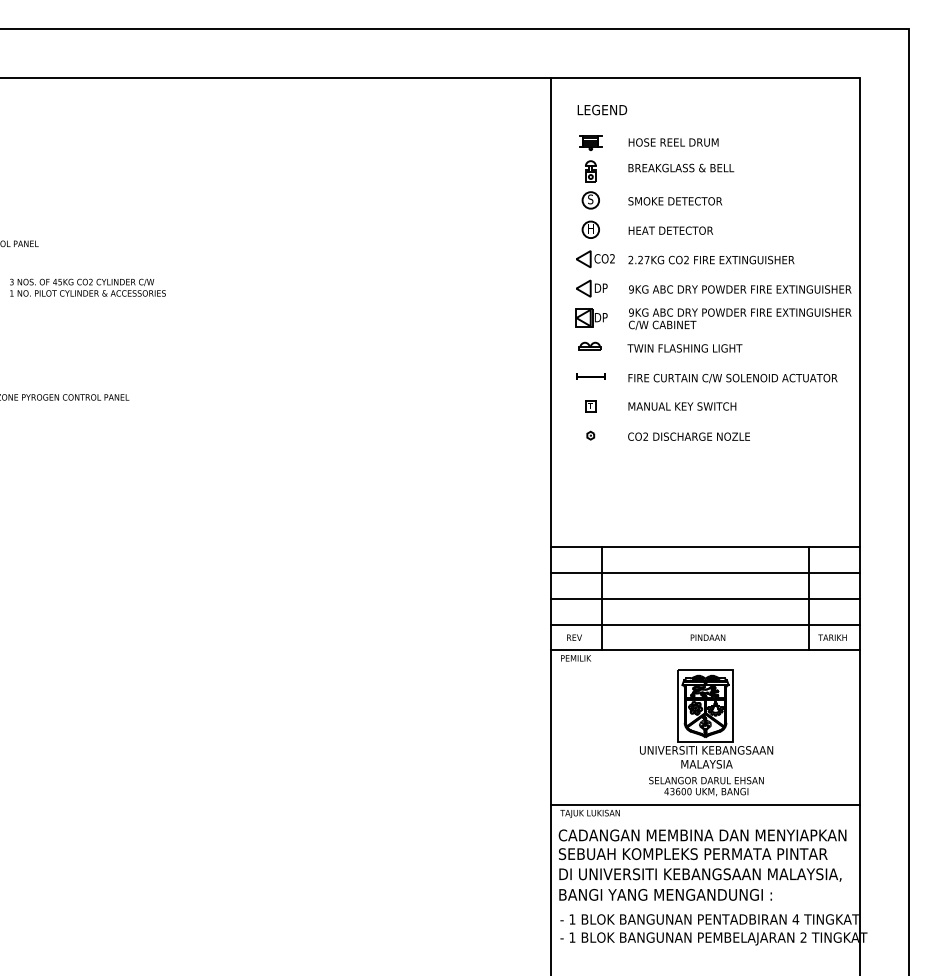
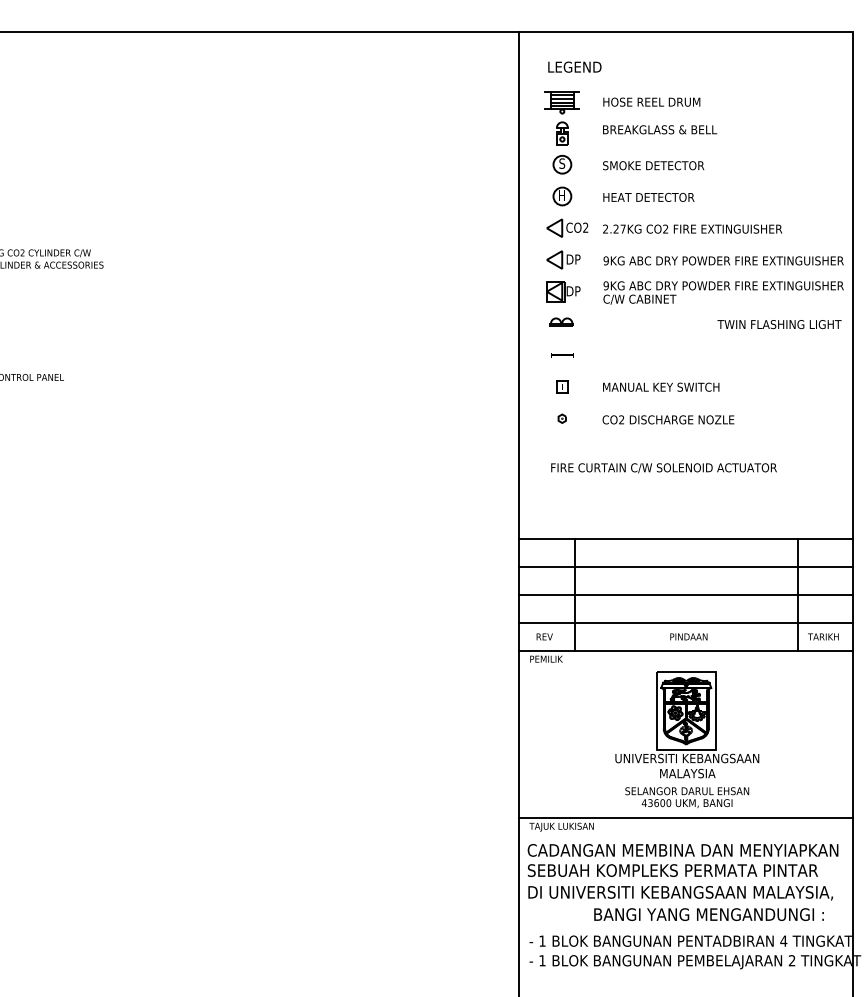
part: (590, 142) -> (562, 102), size x1.4
text: (684, 348) -> (779, 324), moved
part: (590, 376) -> (562, 354), size x0.7
text: (732, 378) -> (663, 468), moved
text: (665, 894) -> (708, 914), moved

